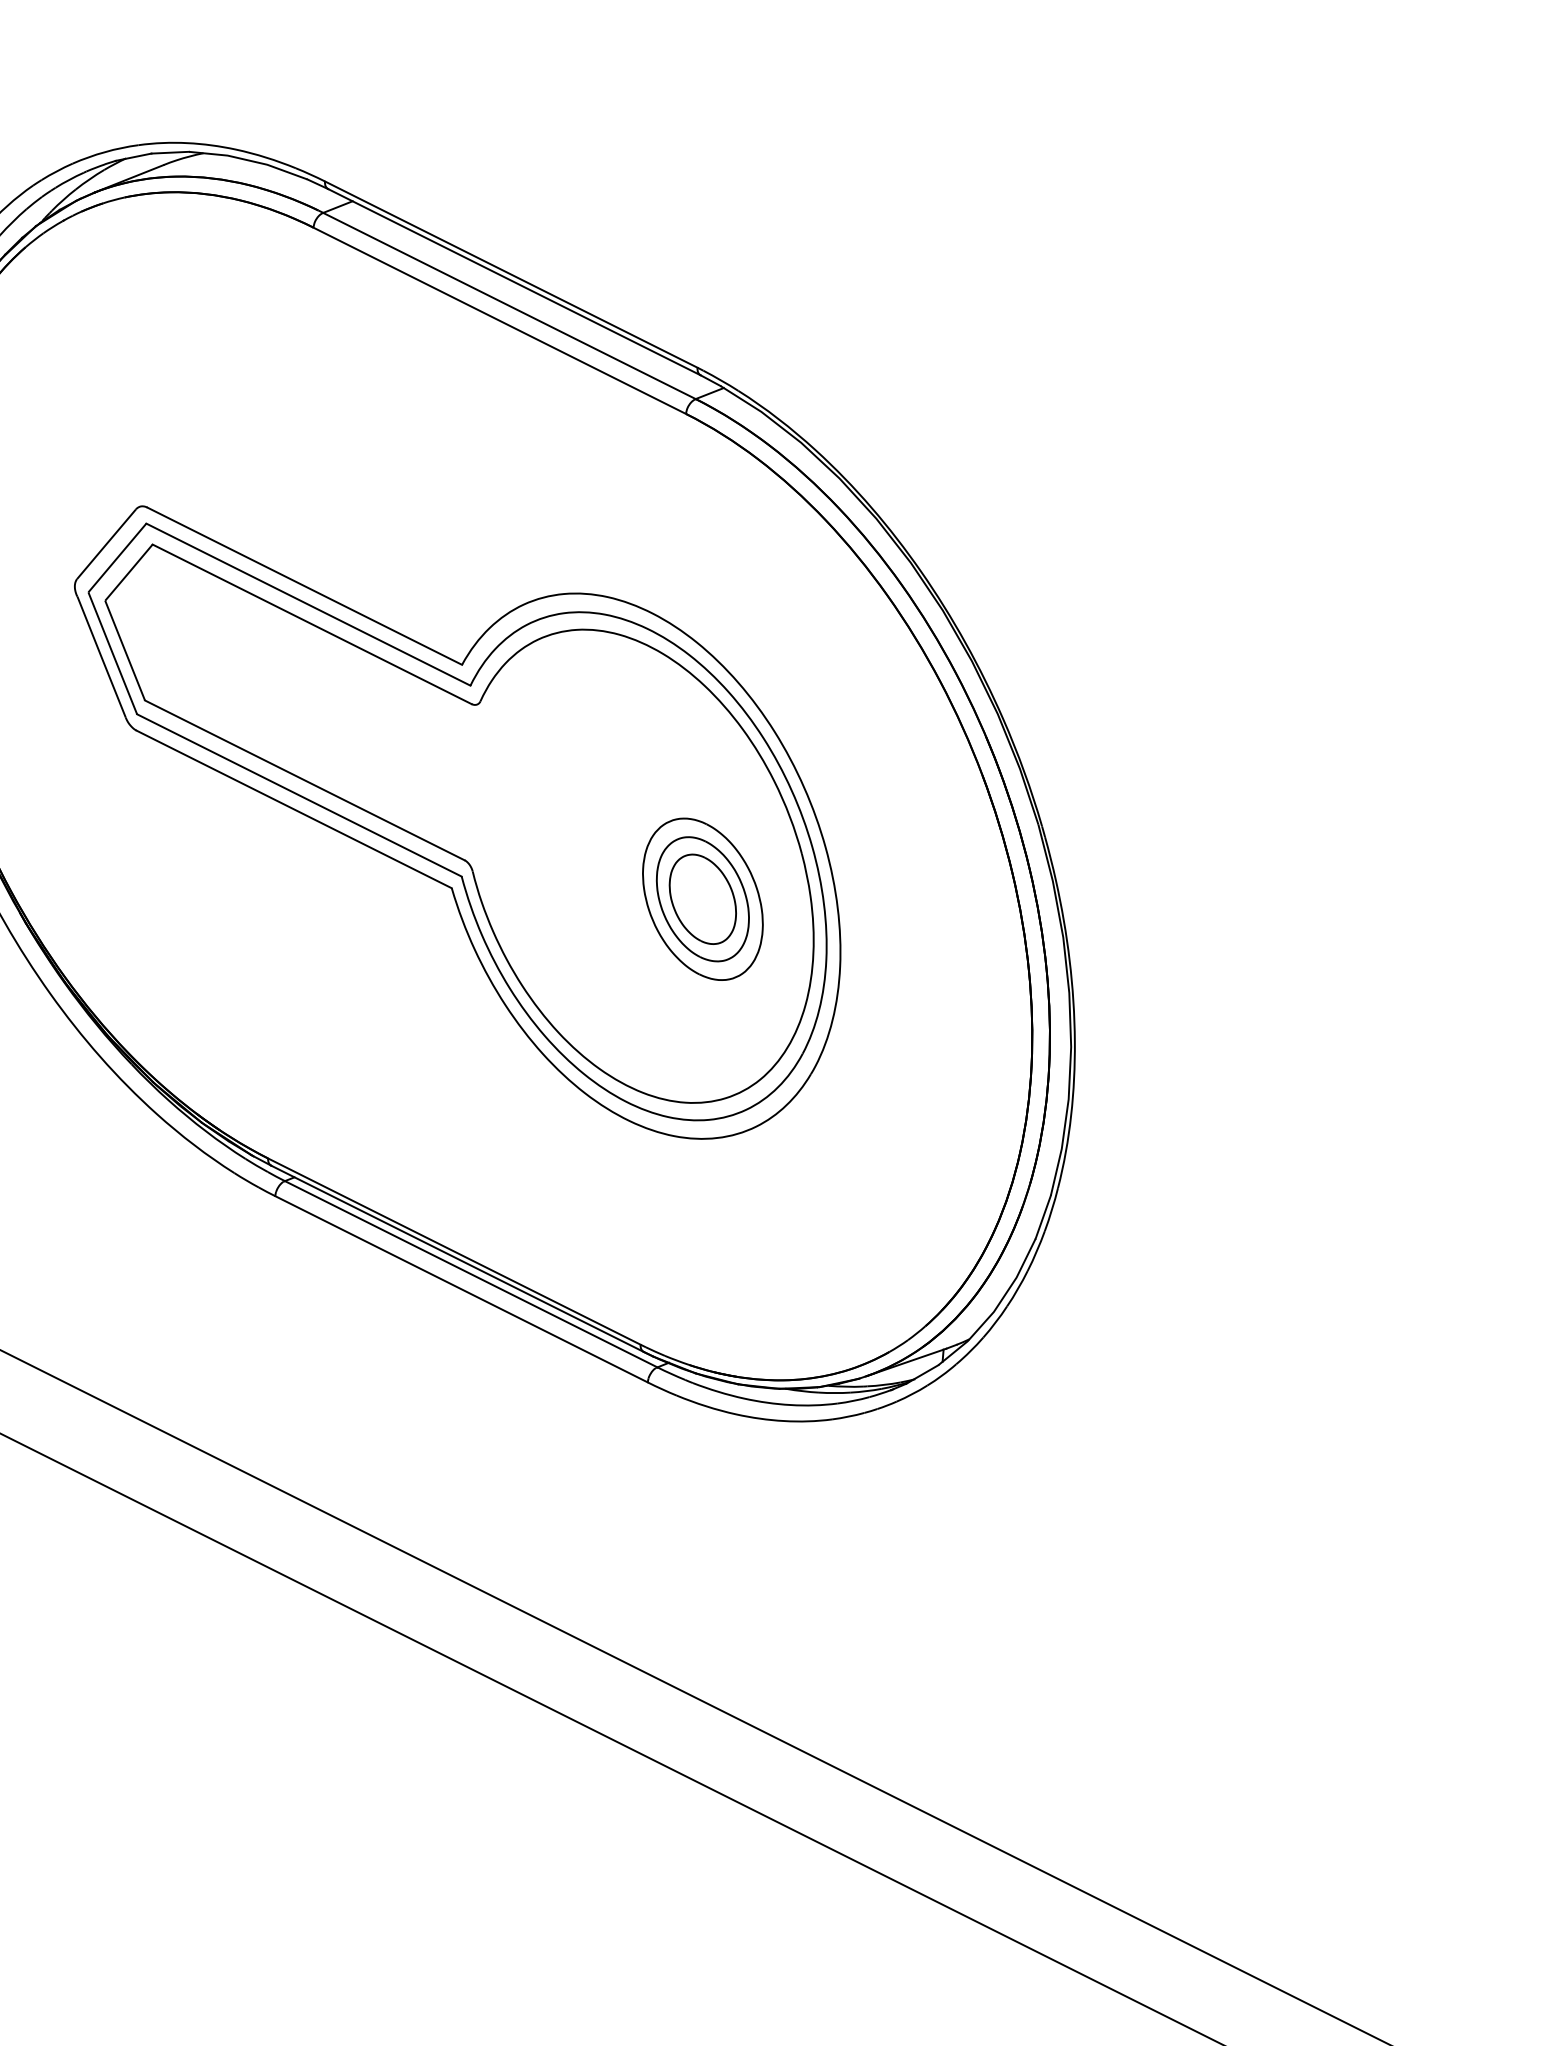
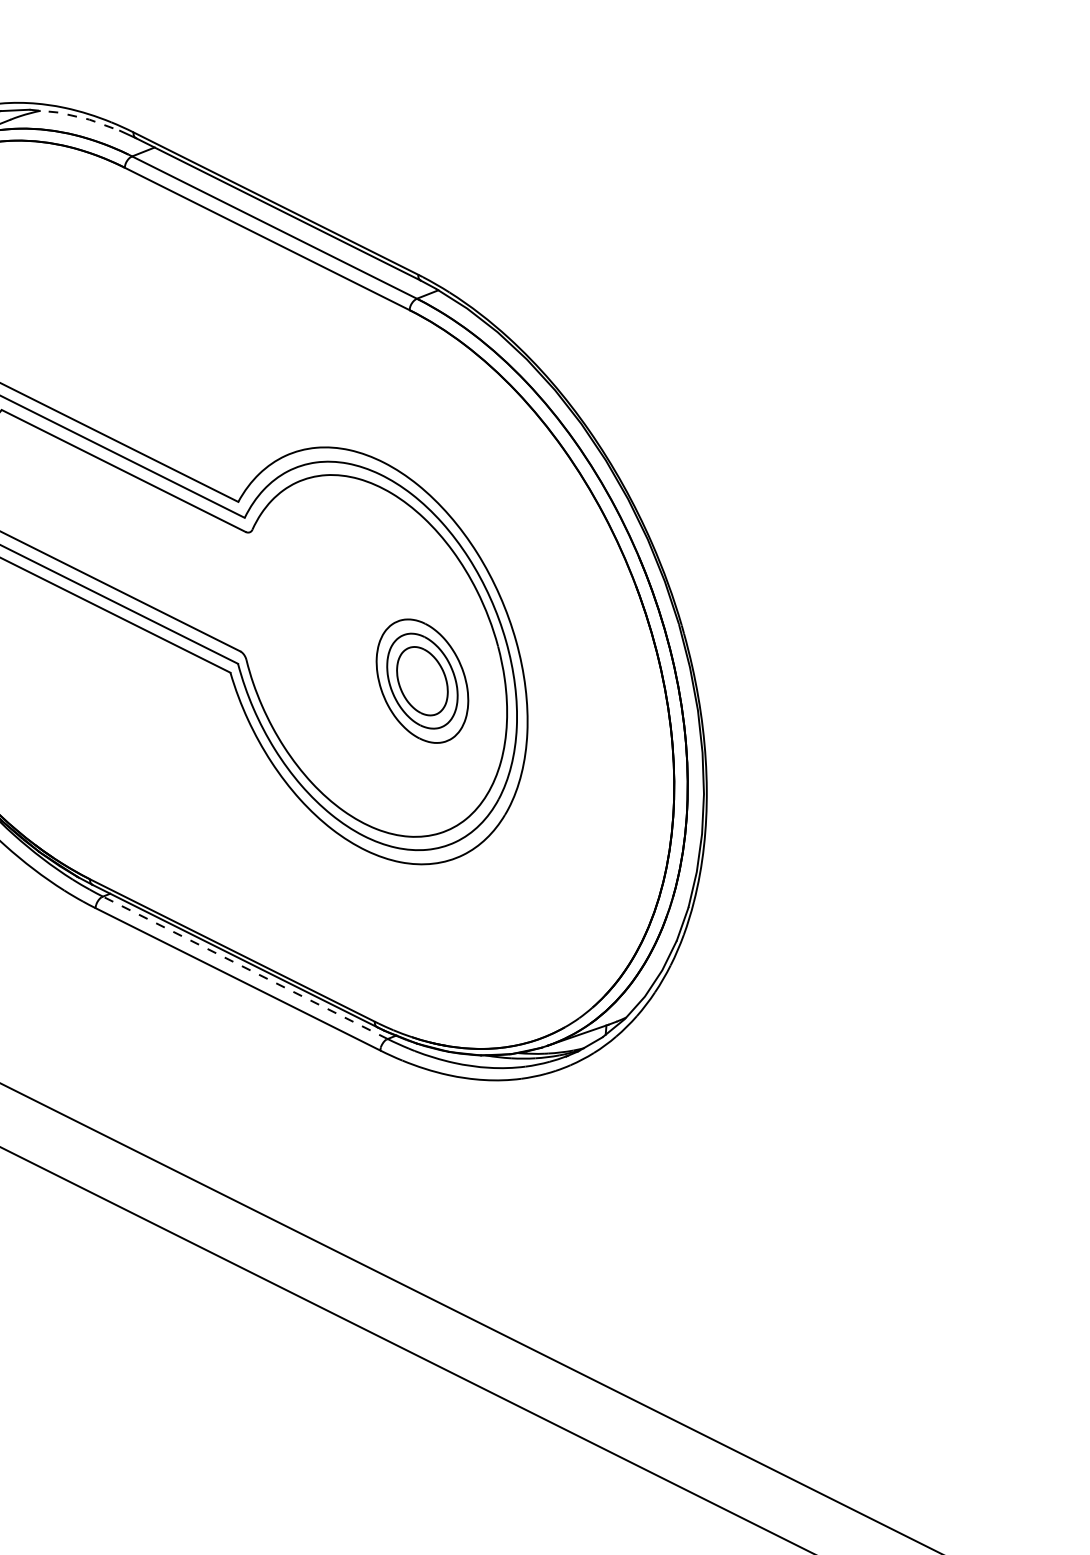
line: (249, 160) -> (75, 116), solid -> dashed
line: (470, 1274) -> (244, 968), solid -> dashed

